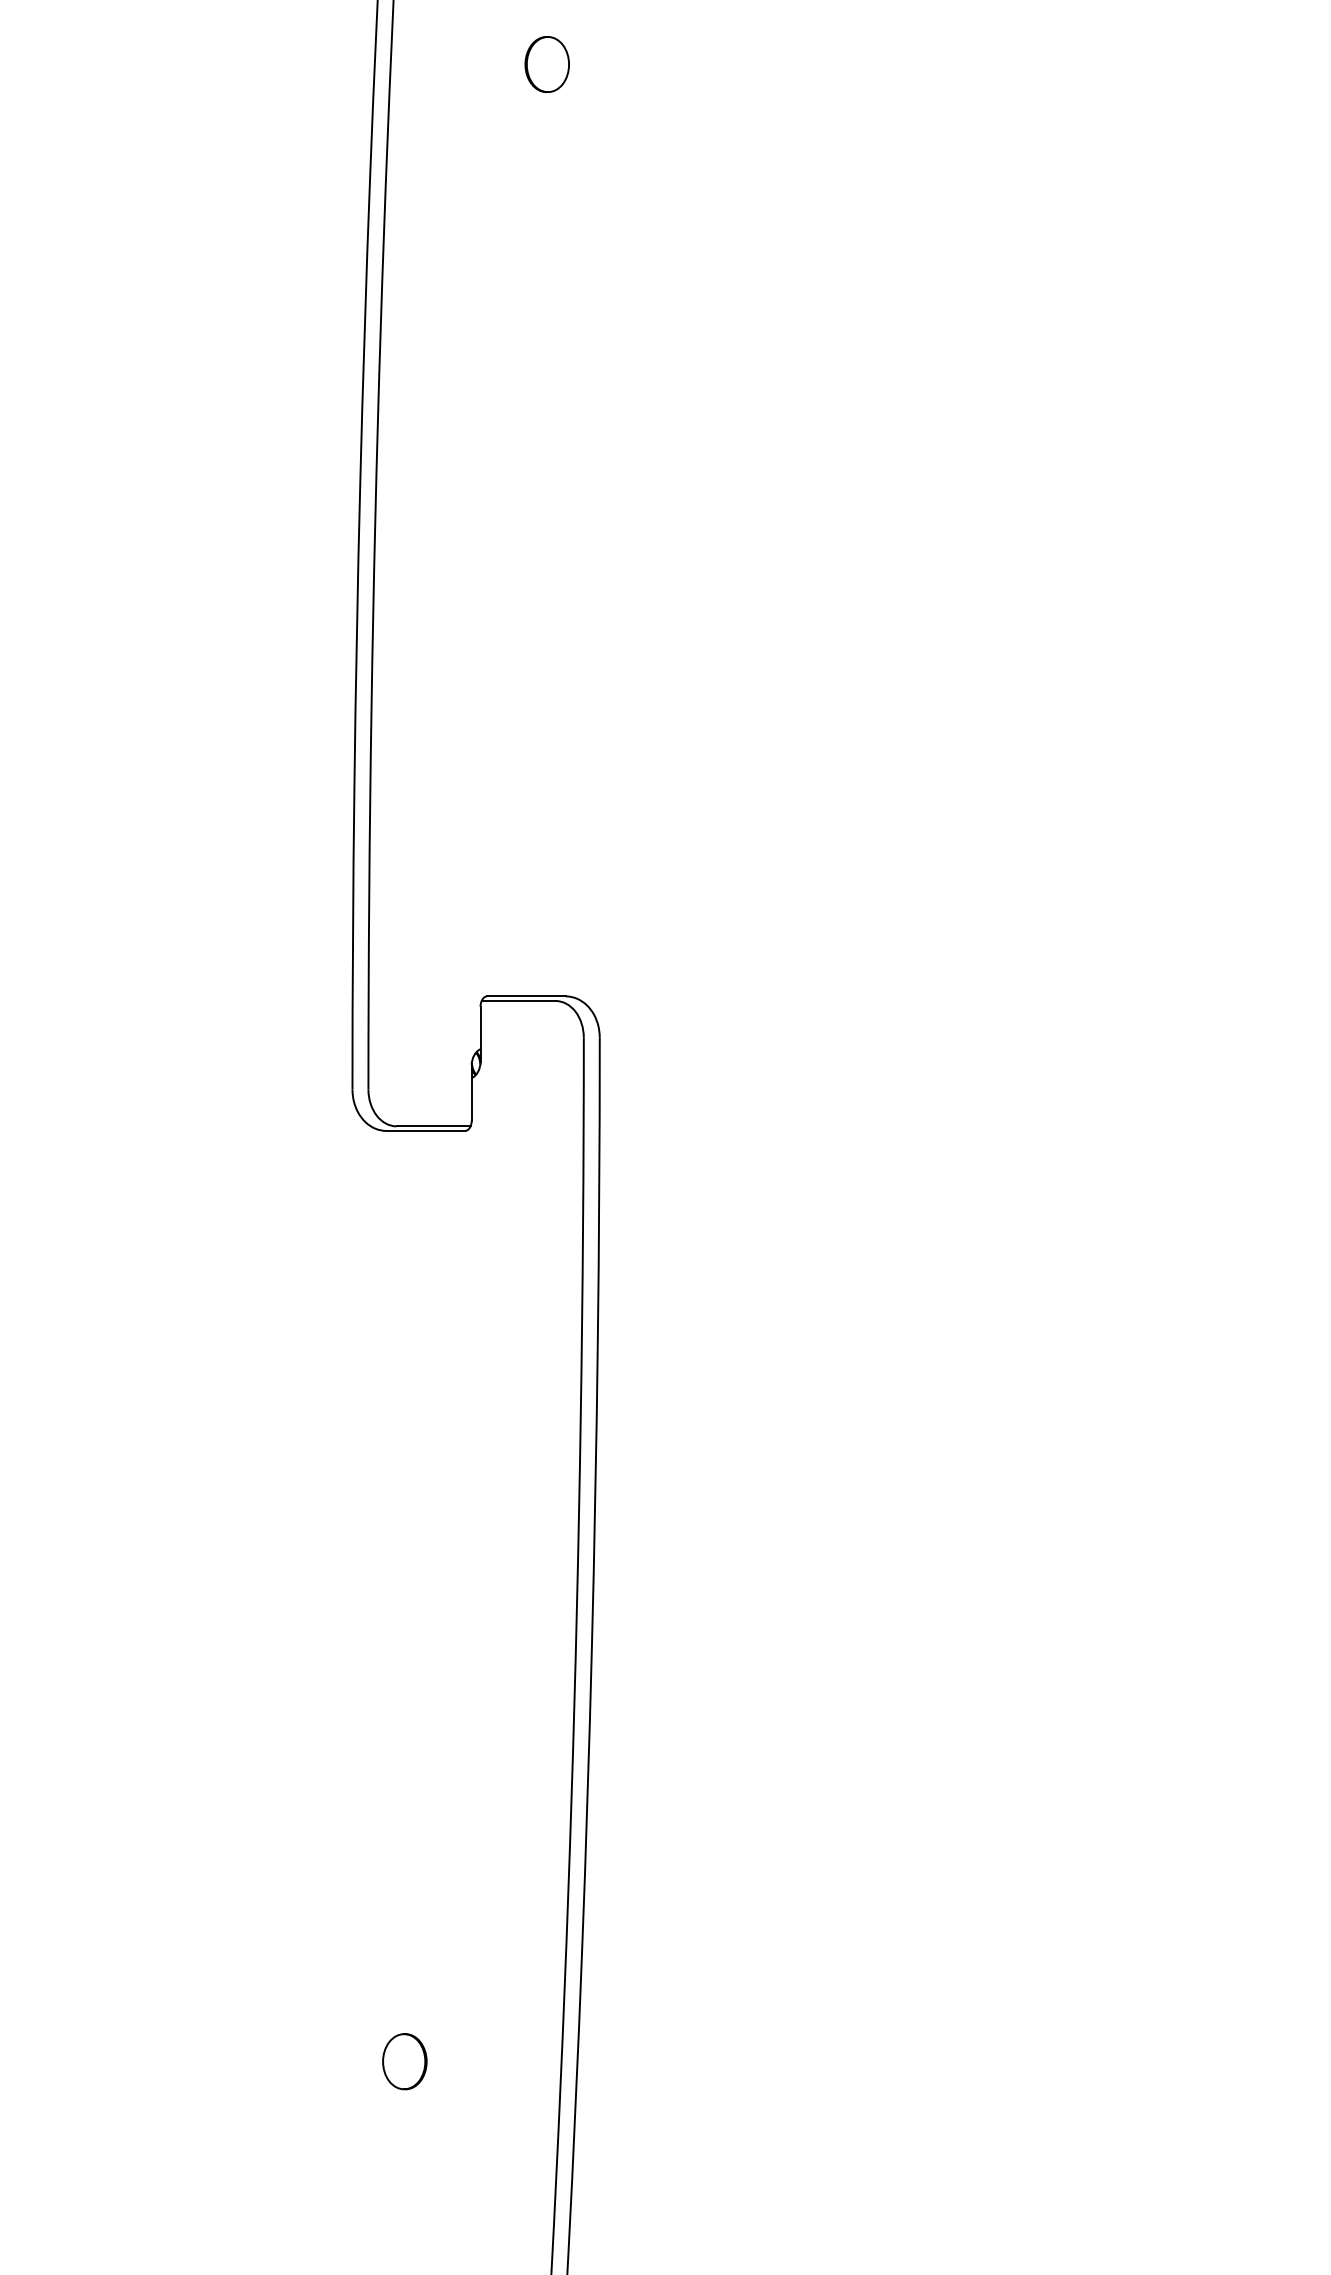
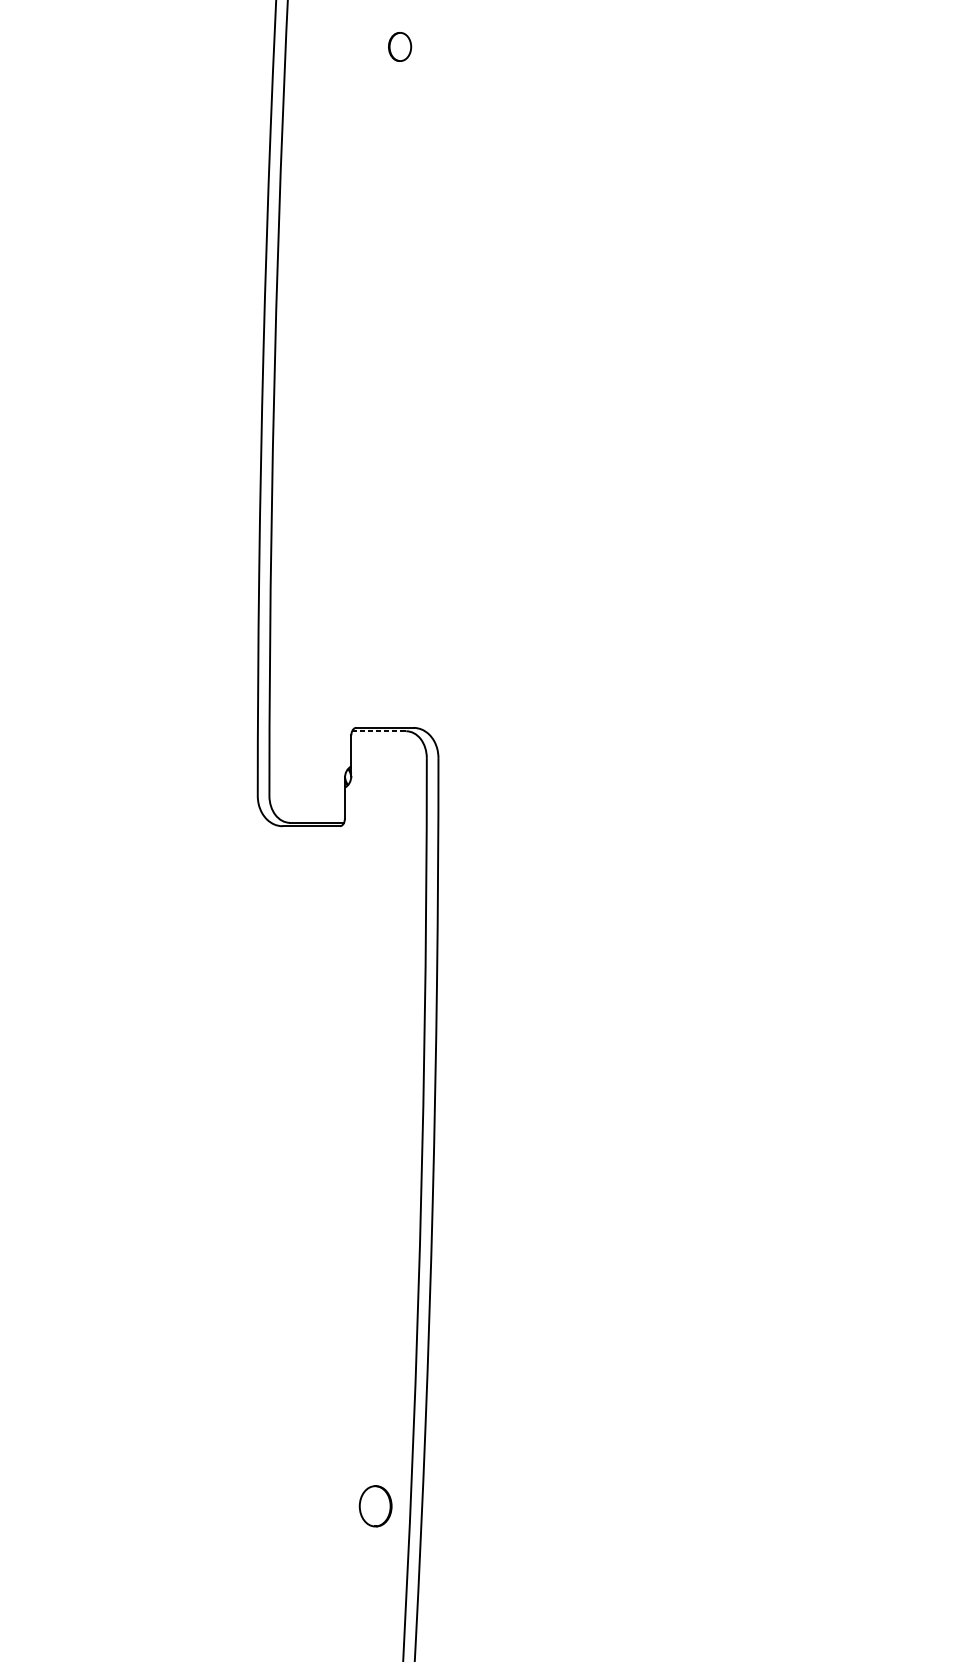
part: (546, 64) -> (399, 46), size x0.7
line: (519, 1001) -> (379, 731), solid -> dashed
part: (404, 2061) -> (375, 1506), moved

